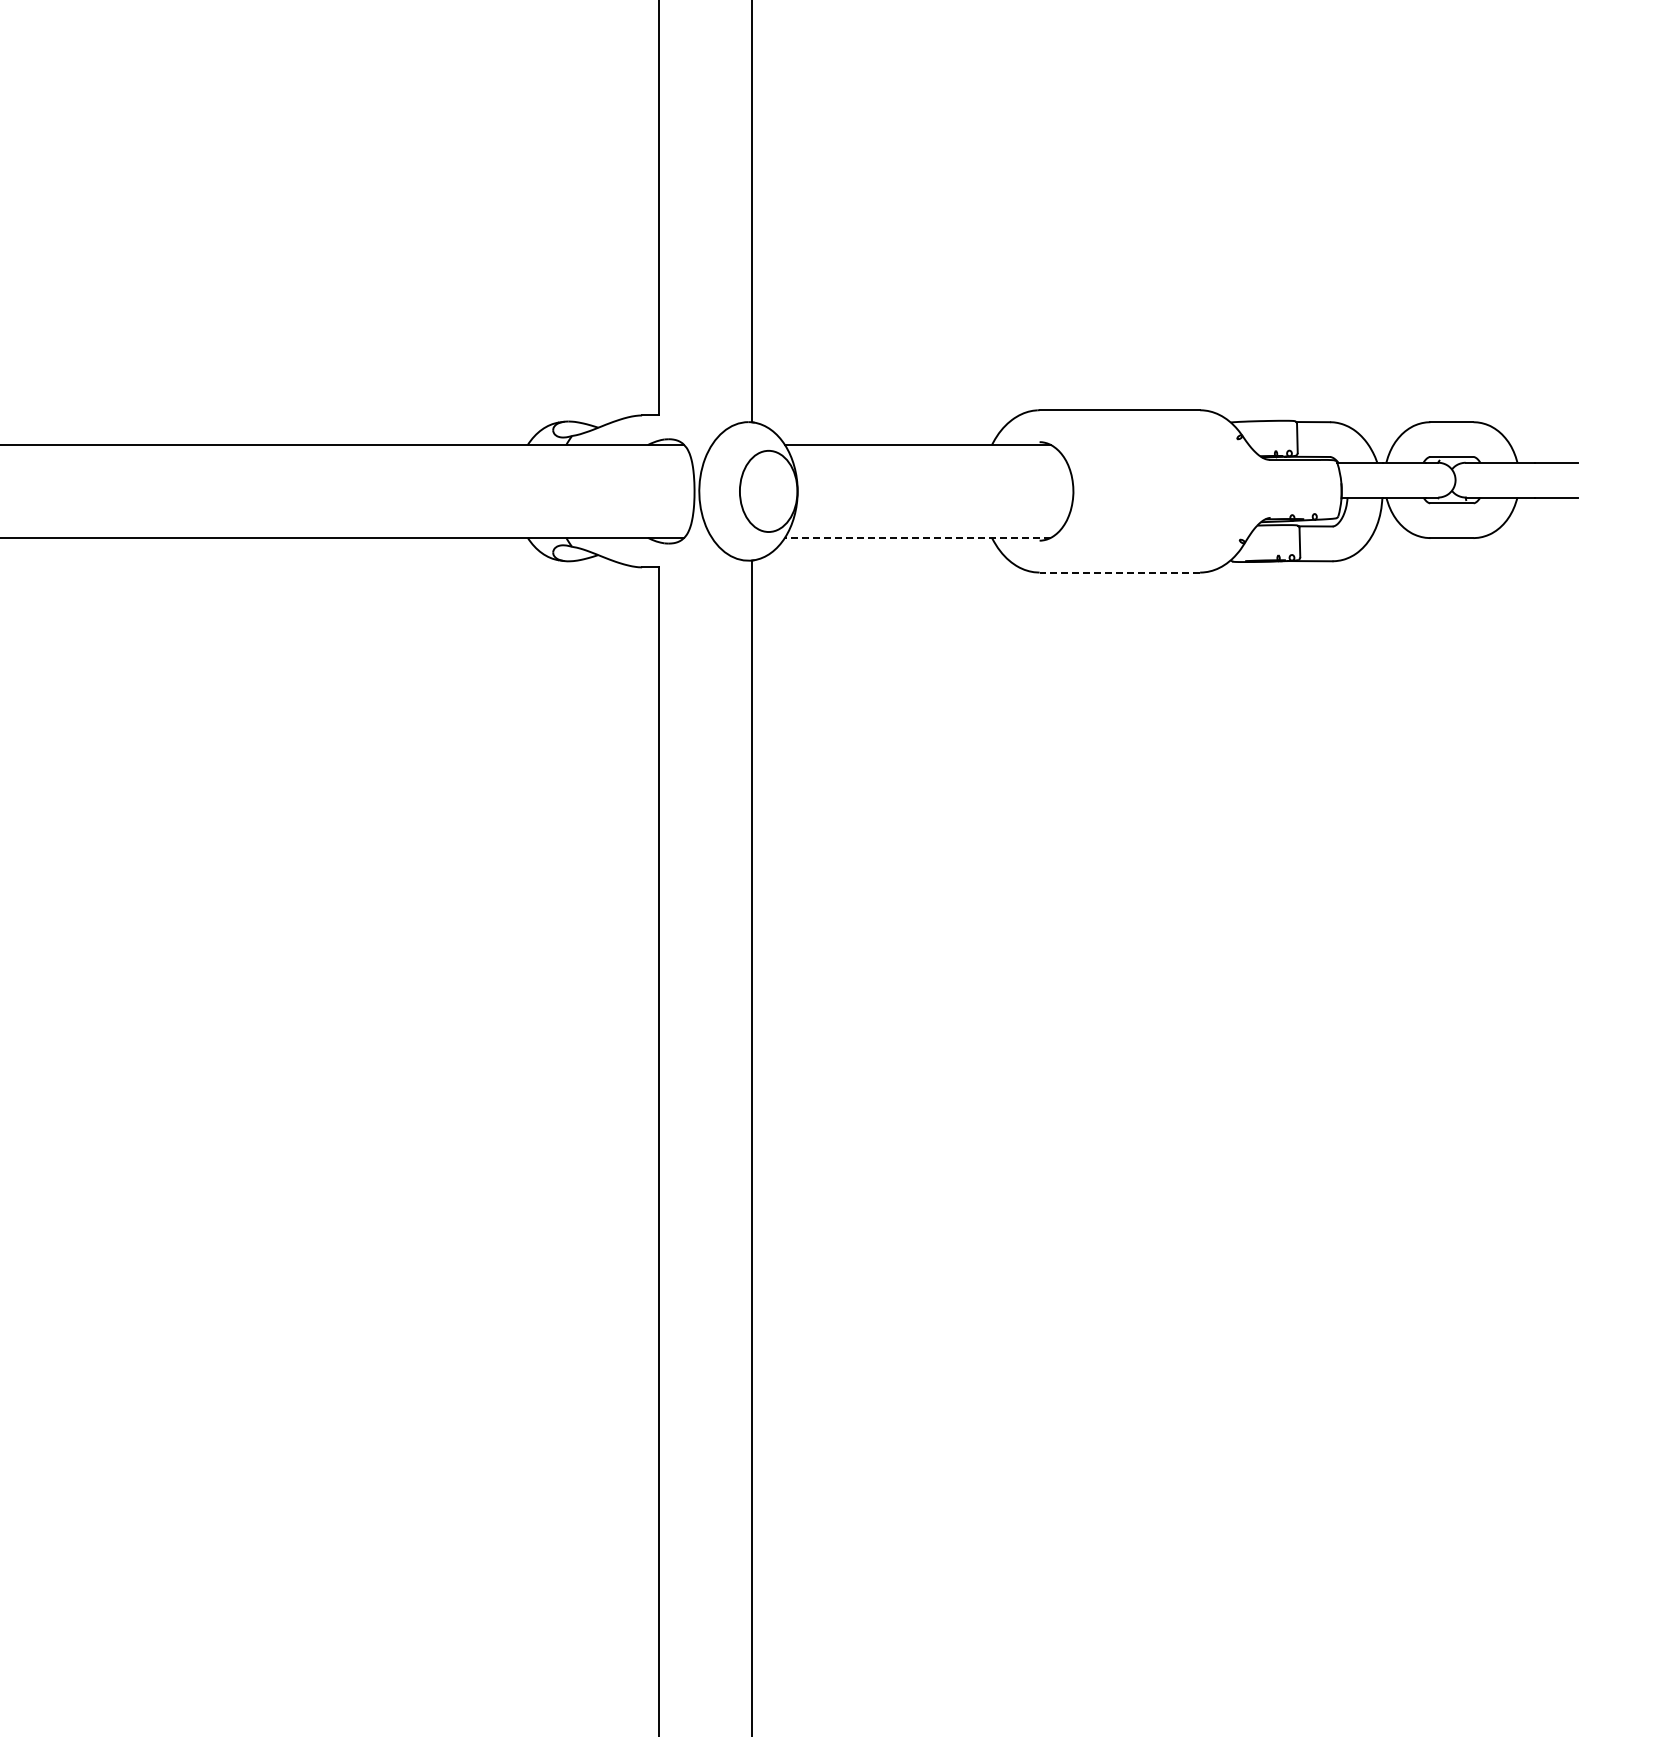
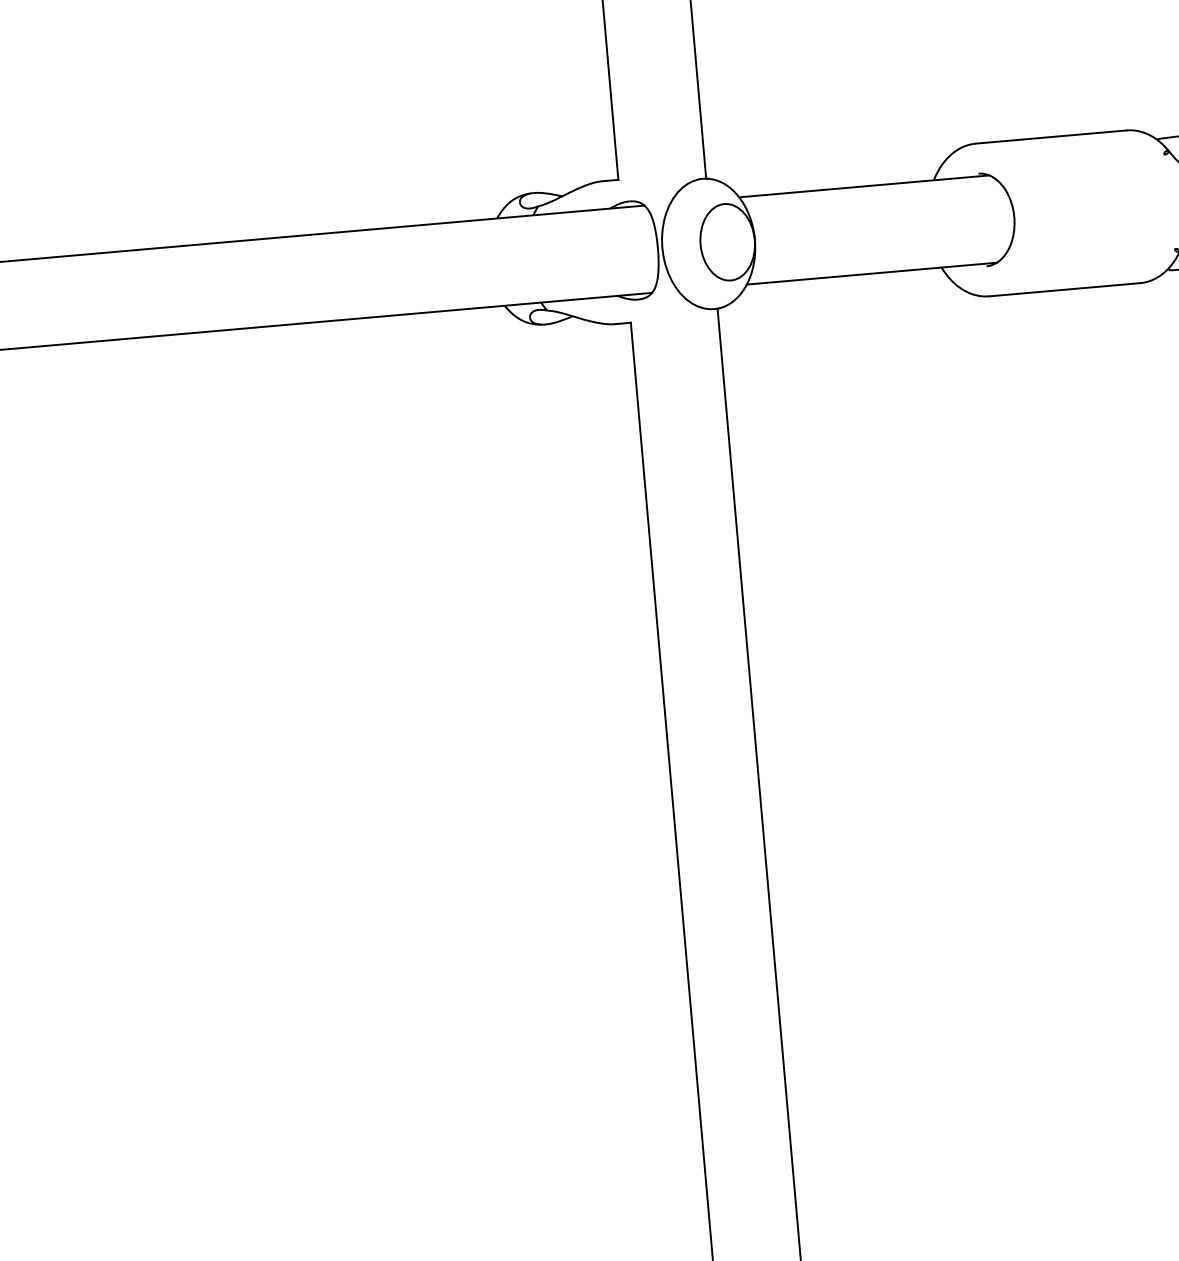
line: (917, 537) -> (871, 273), dashed -> solid
line: (1119, 572) -> (1064, 289), dashed -> solid

